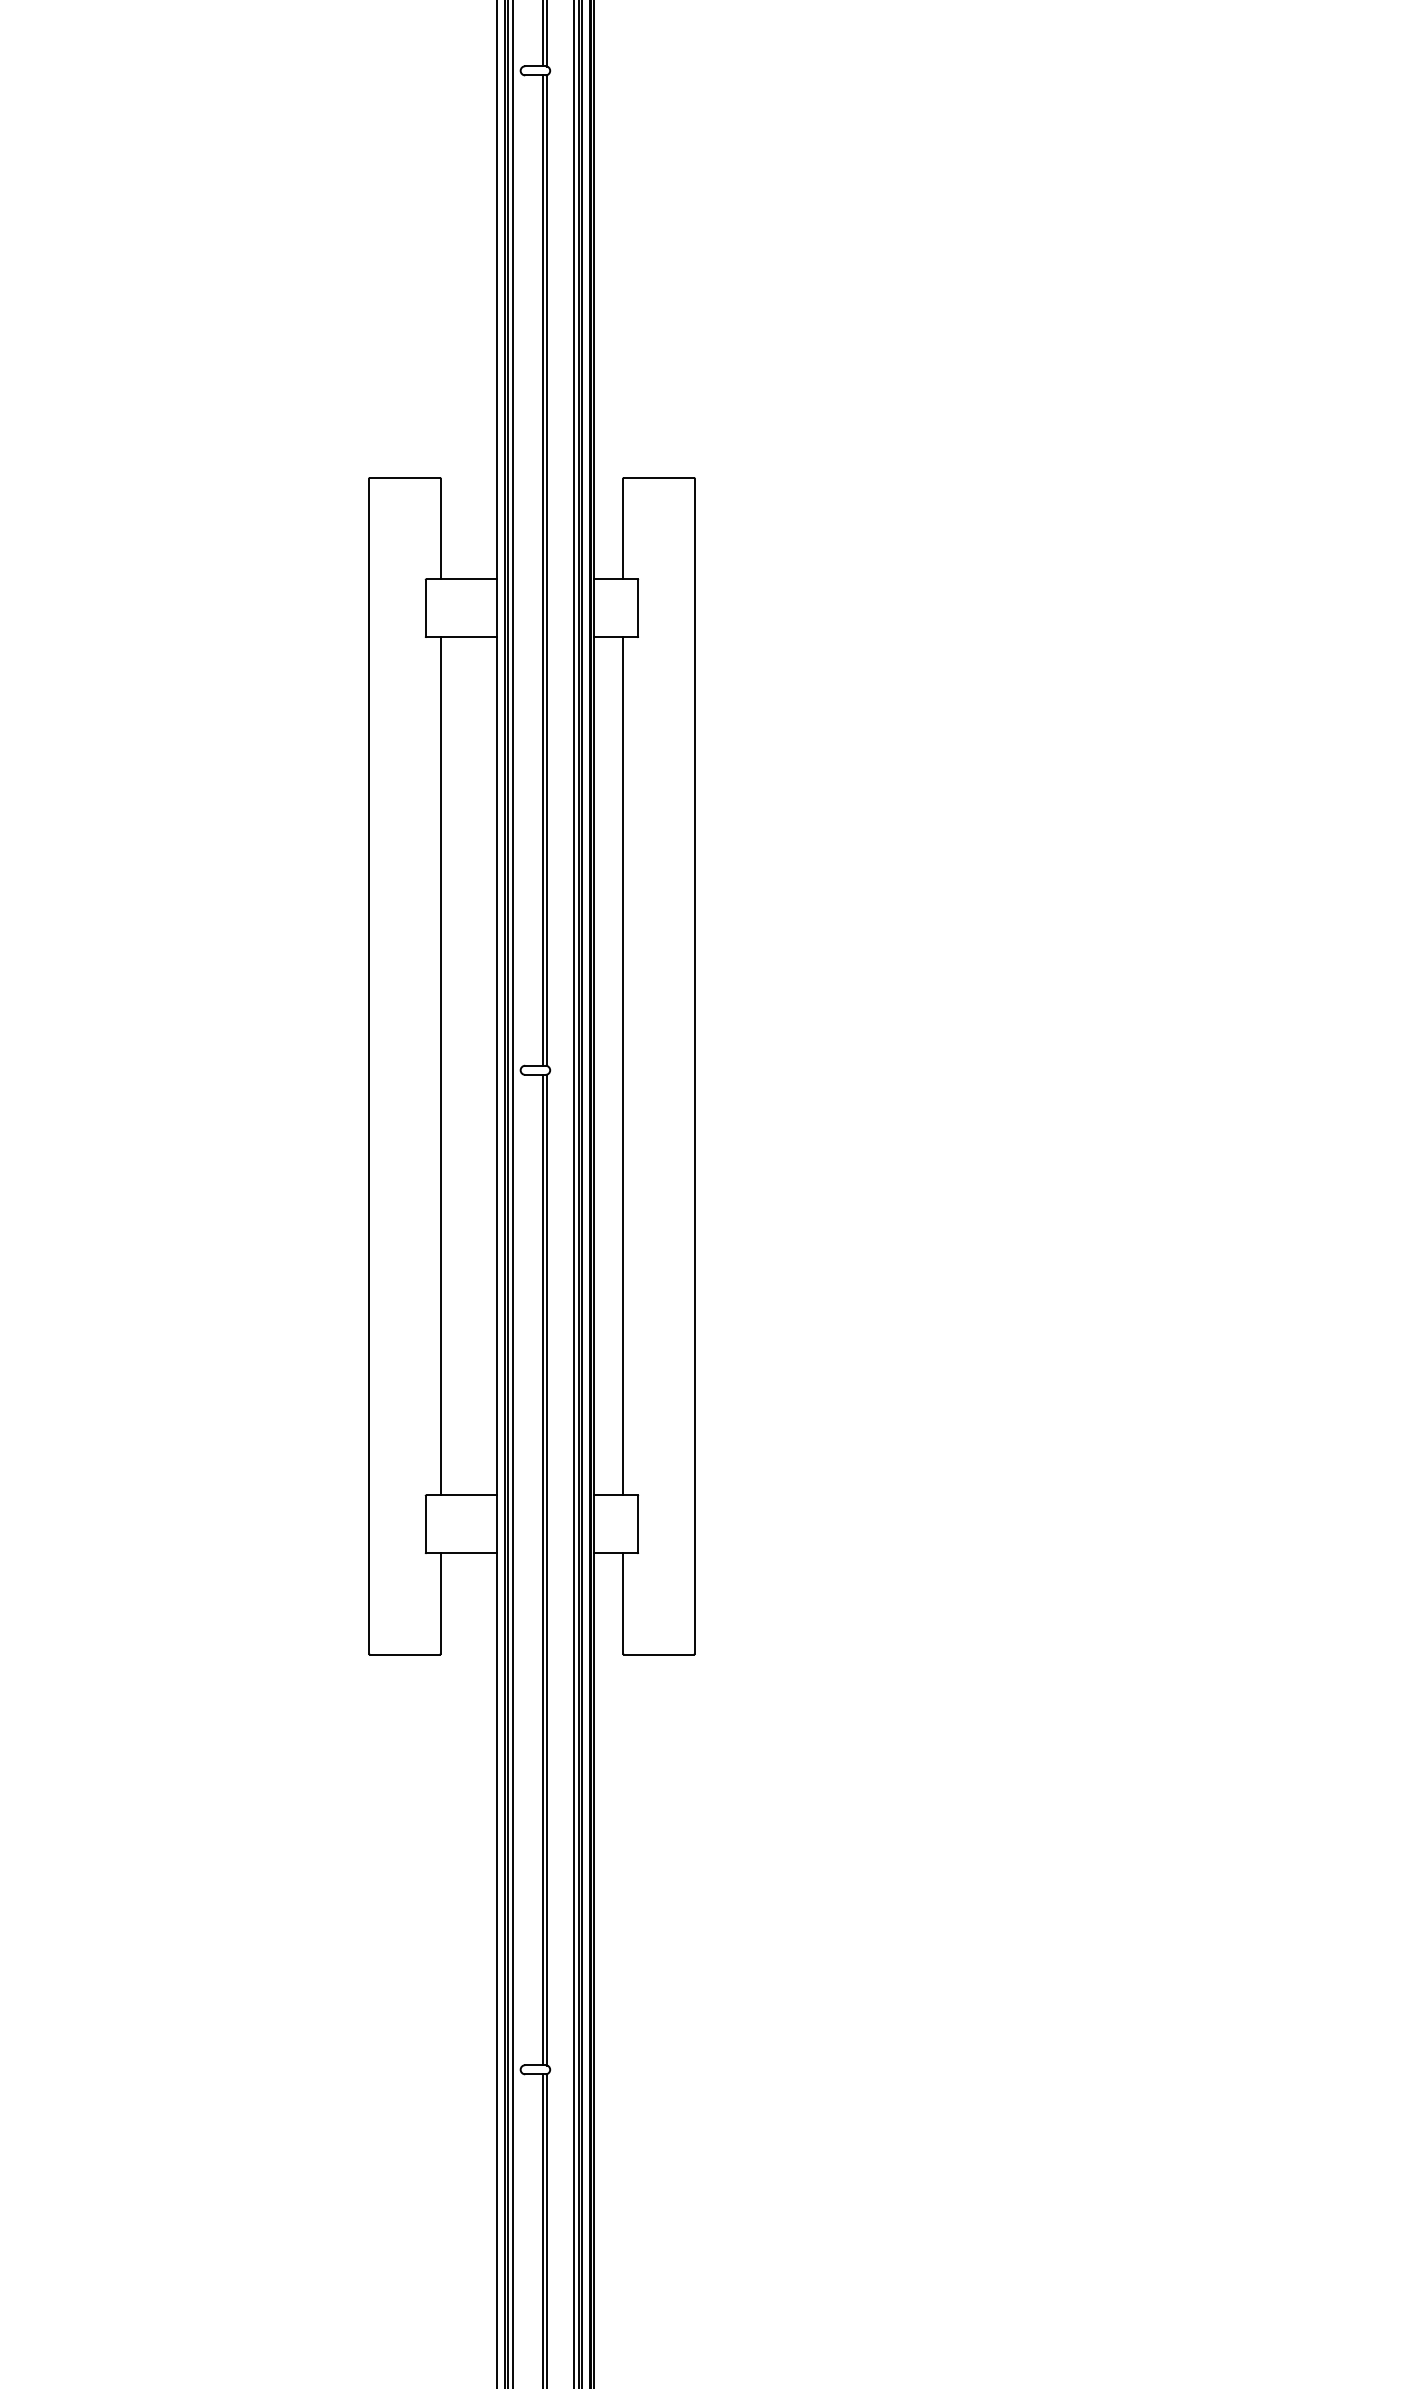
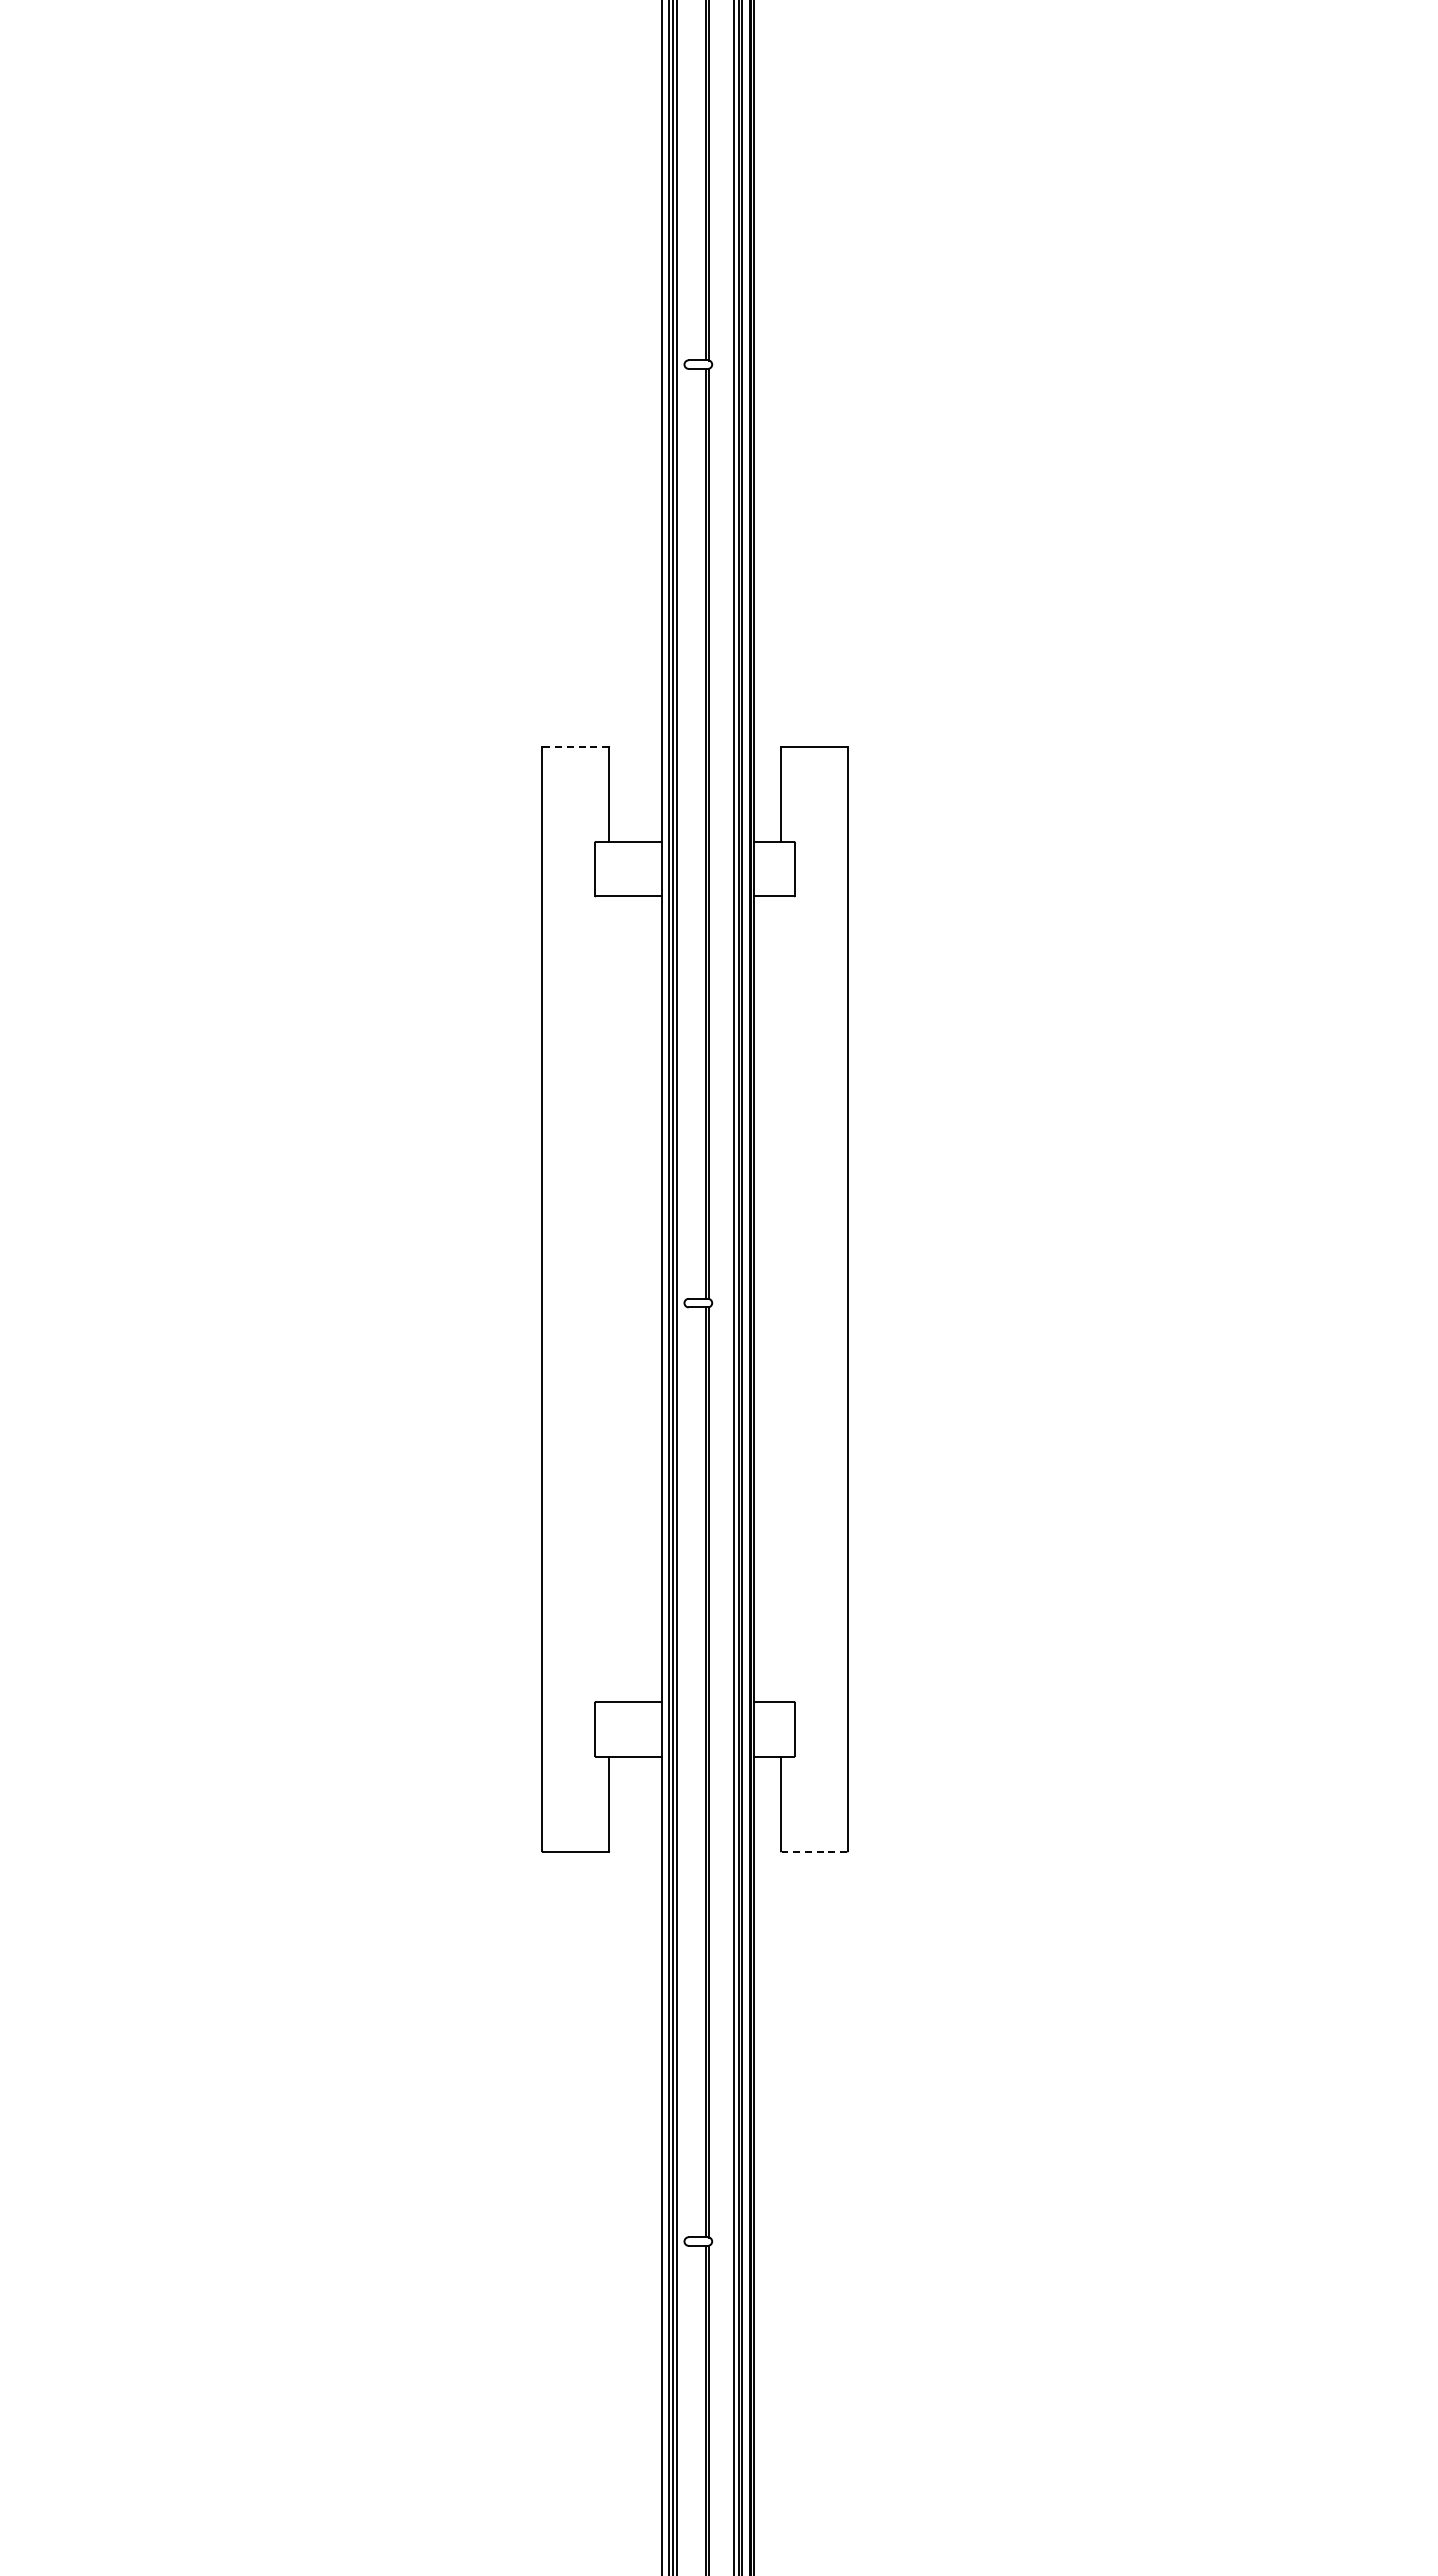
line: (404, 477) -> (575, 746), solid -> dashed
line: (440, 1066) -> (609, 1299), removed
line: (622, 1066) -> (780, 1299), removed
line: (659, 1654) -> (814, 1851), solid -> dashed

